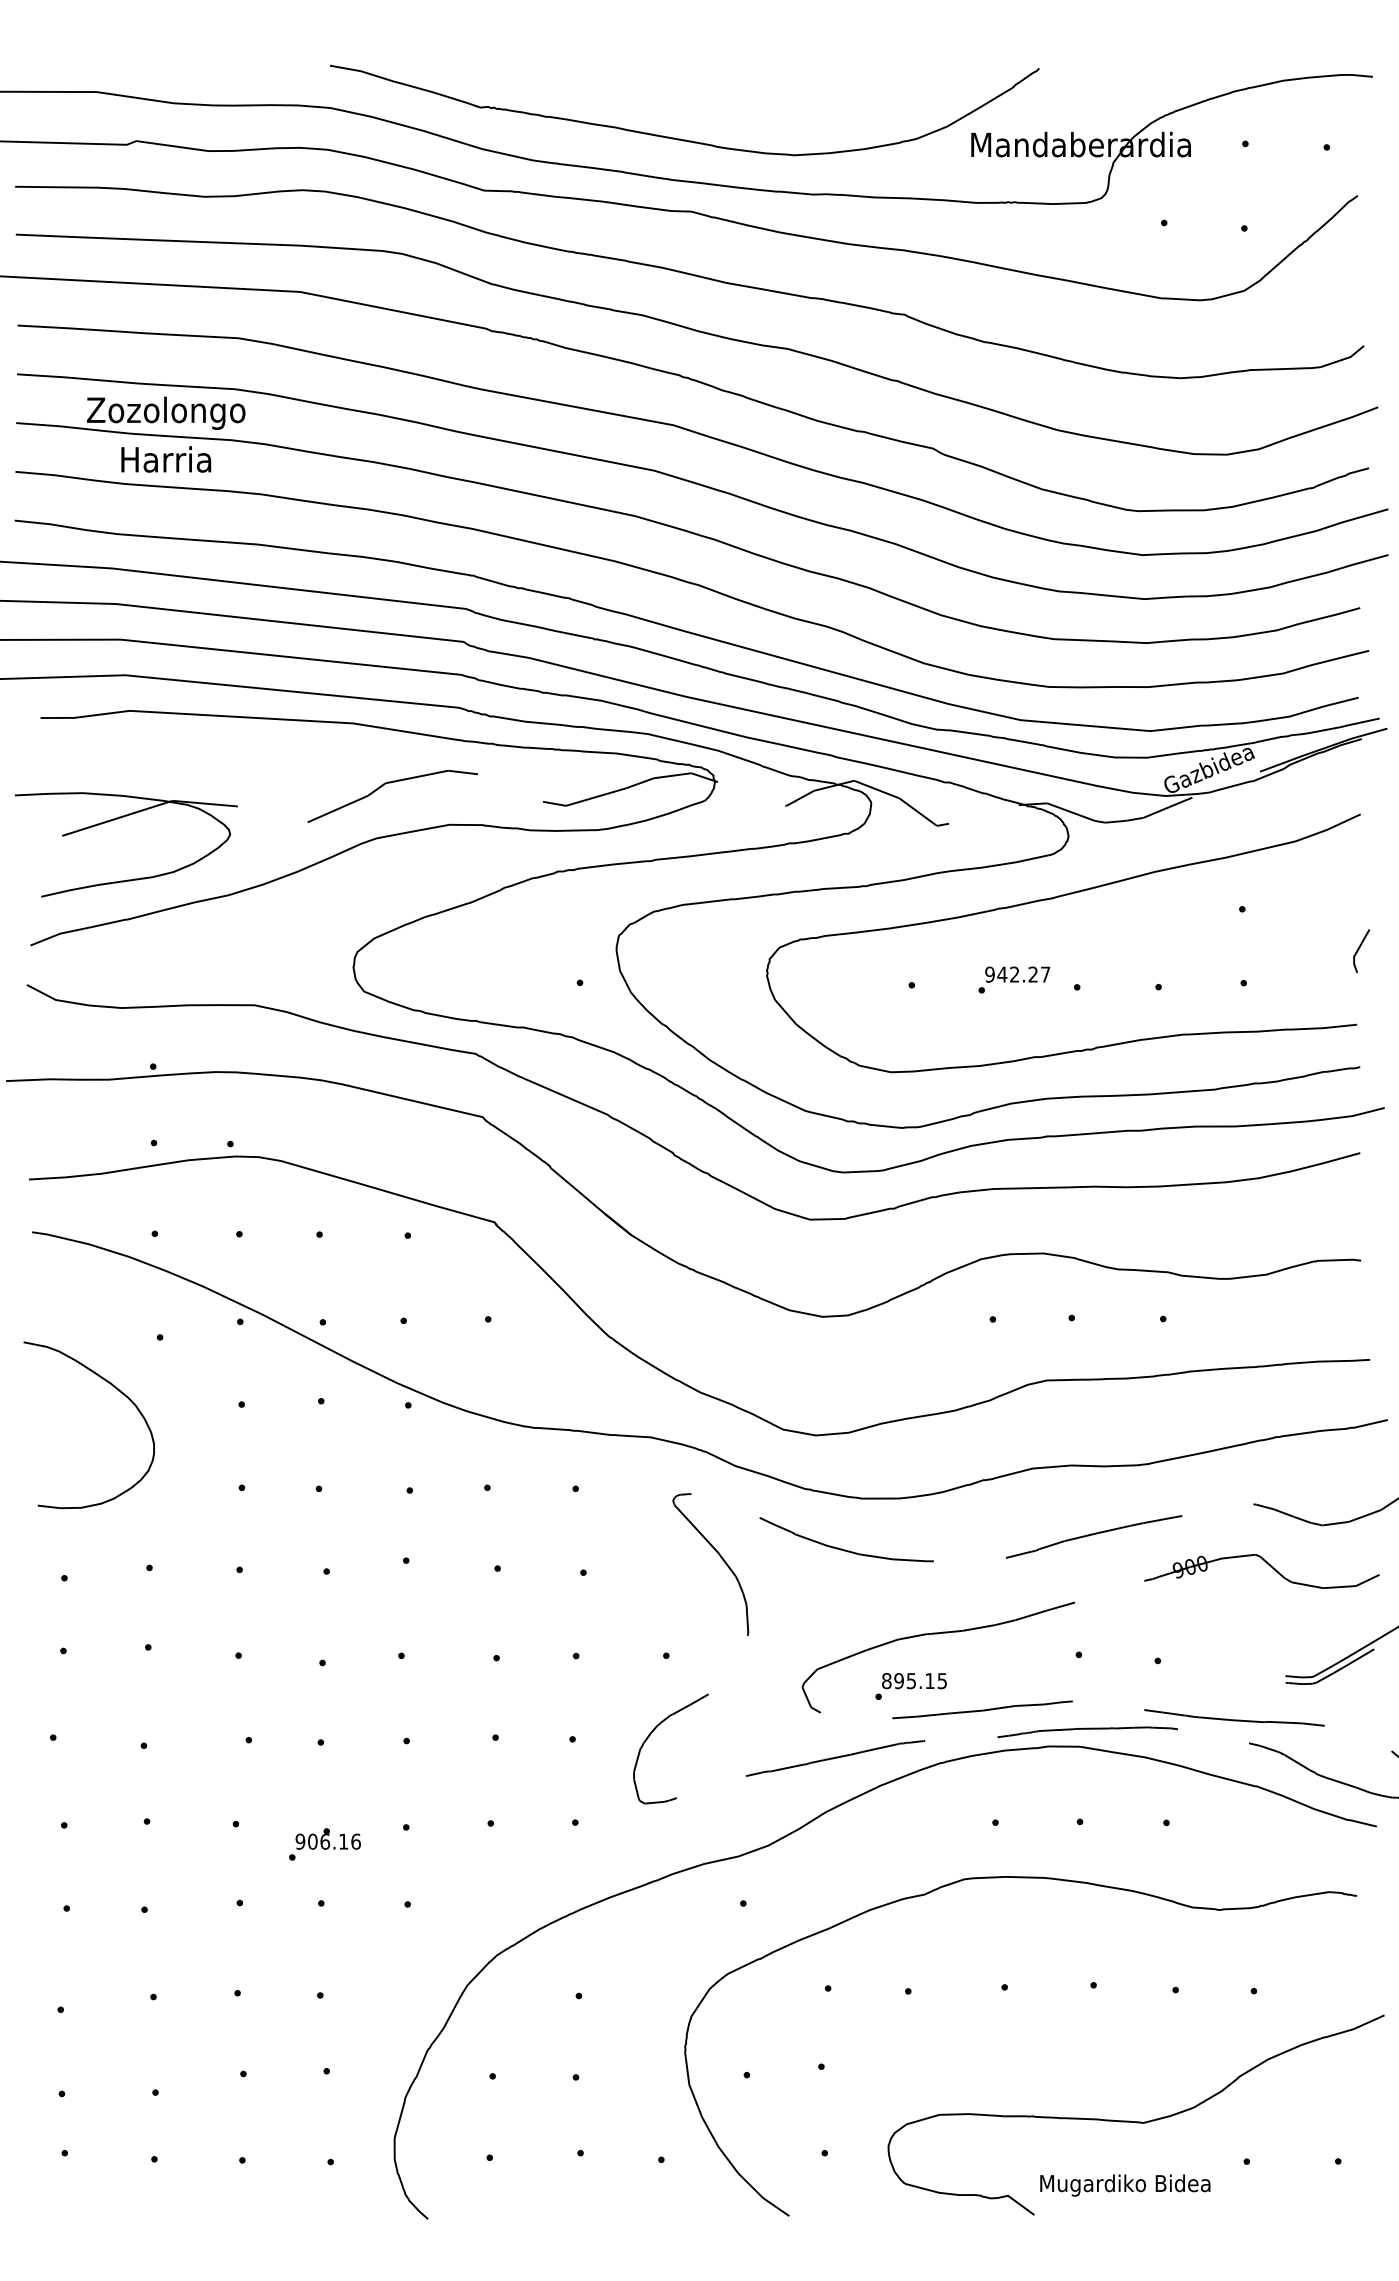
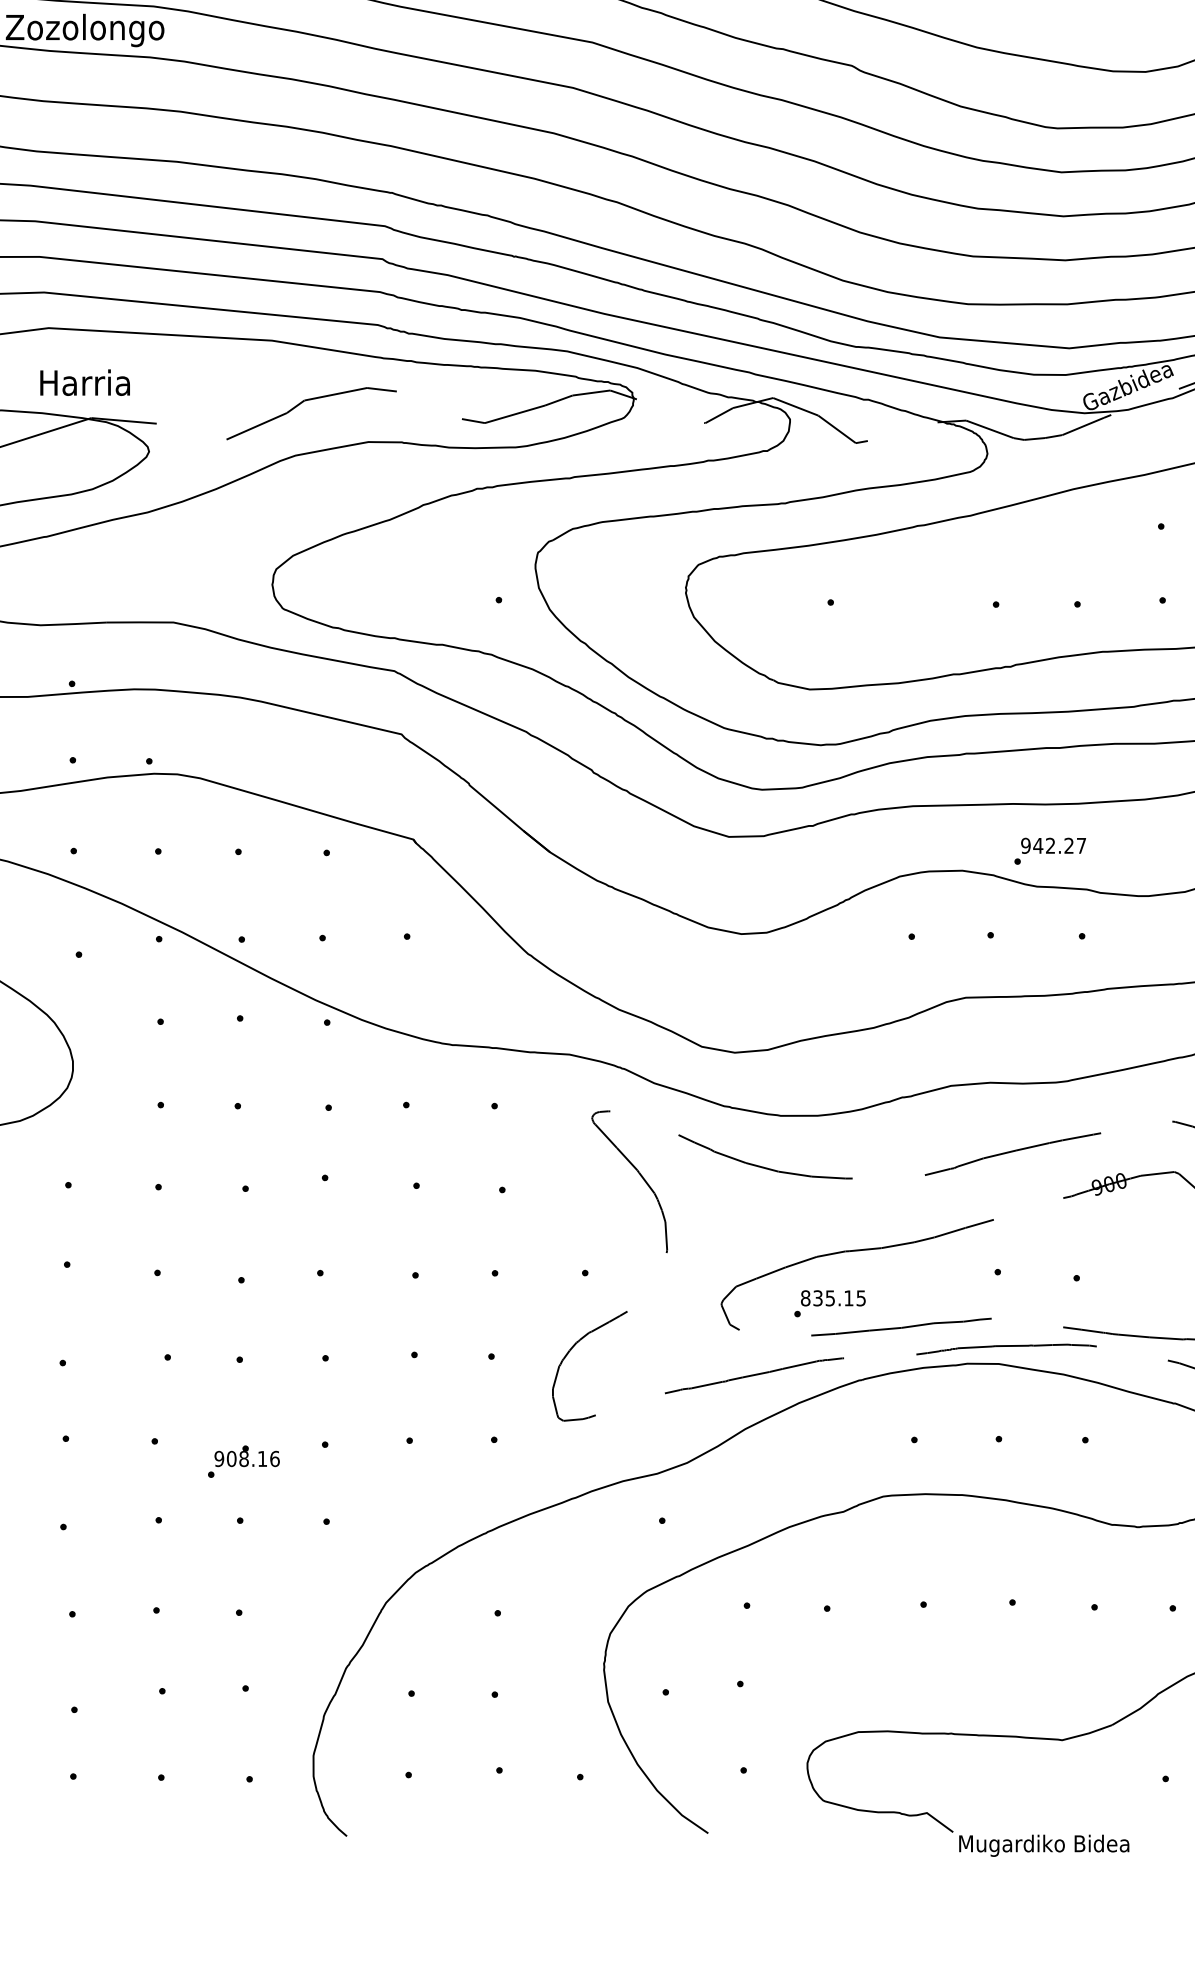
text: (166, 459) -> (85, 382), moved
text: (1014, 979) -> (1050, 850), moved
text: (898, 1680) -> (817, 1297), 895.15 -> 835.15
text: (325, 1841) -> (244, 1458), 906.16 -> 908.16
text: (1125, 2185) -> (1044, 1845), moved

